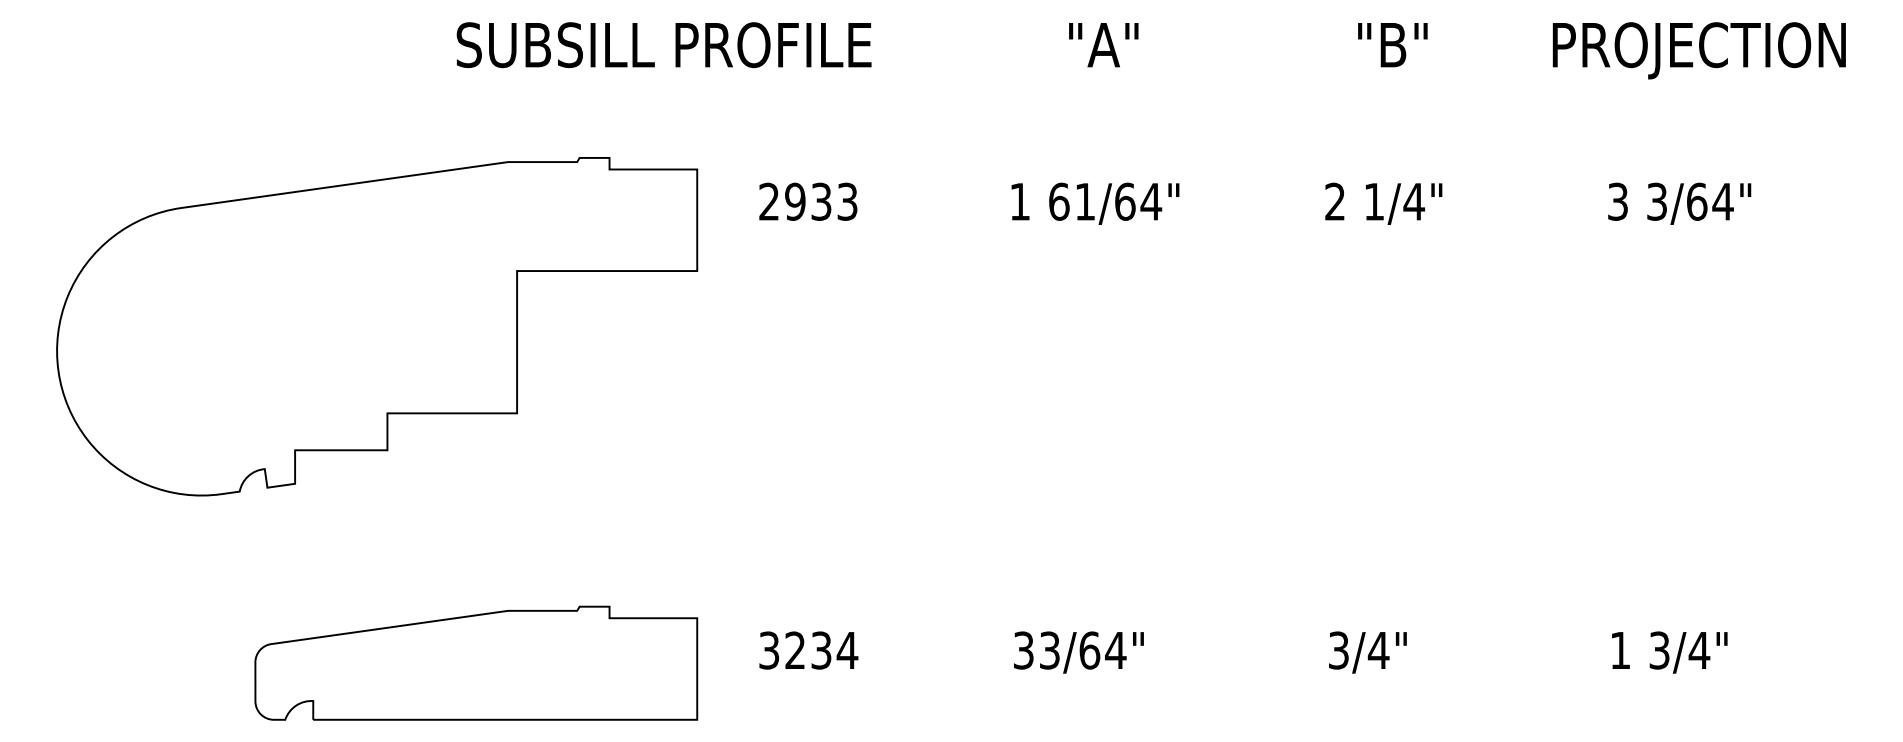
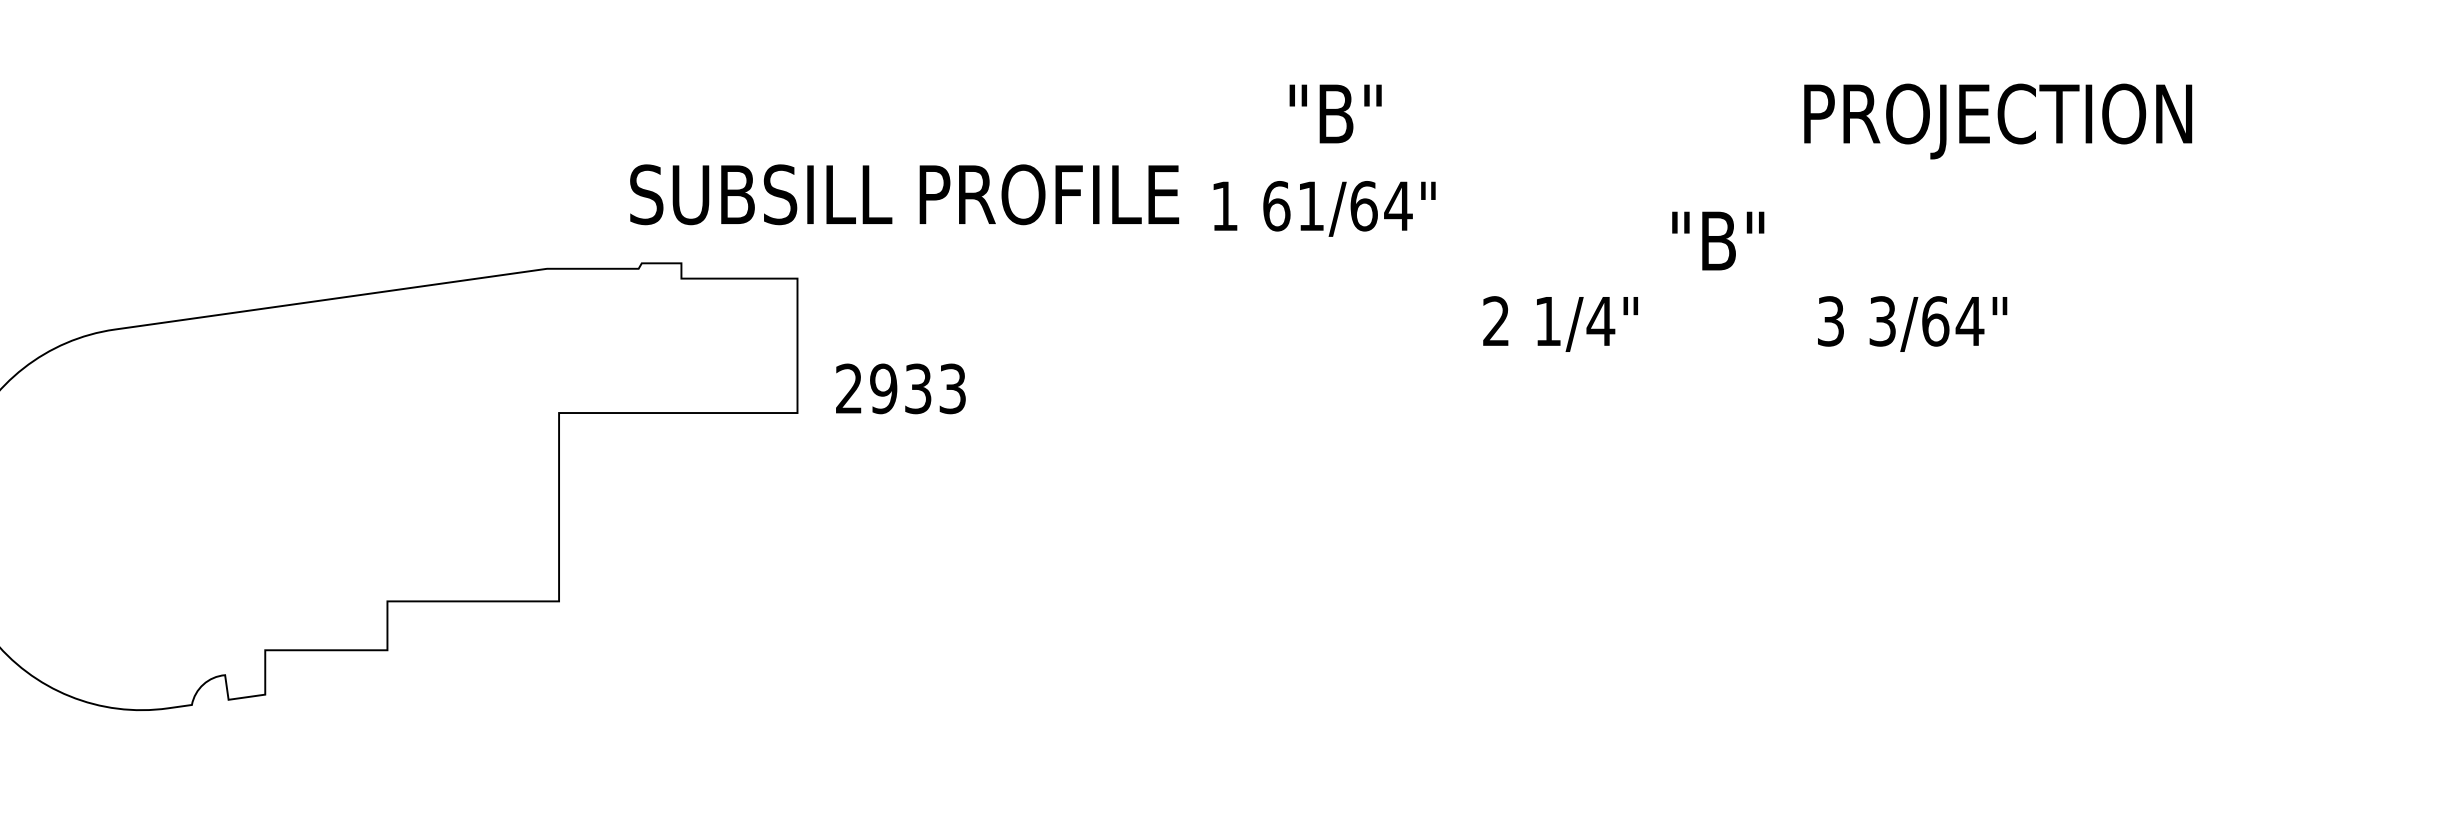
text: (663, 45) -> (903, 195), moved
text: (1112, 45) -> (1347, 114), "A" -> "B"
text: (1392, 45) -> (1717, 241), moved
text: (1698, 50) -> (1997, 121), moved
text: (808, 201) -> (901, 388), moved
text: (1095, 203) -> (1324, 208), moved
text: (1383, 203) -> (1560, 323), moved
text: (1679, 203) -> (1912, 323), moved

